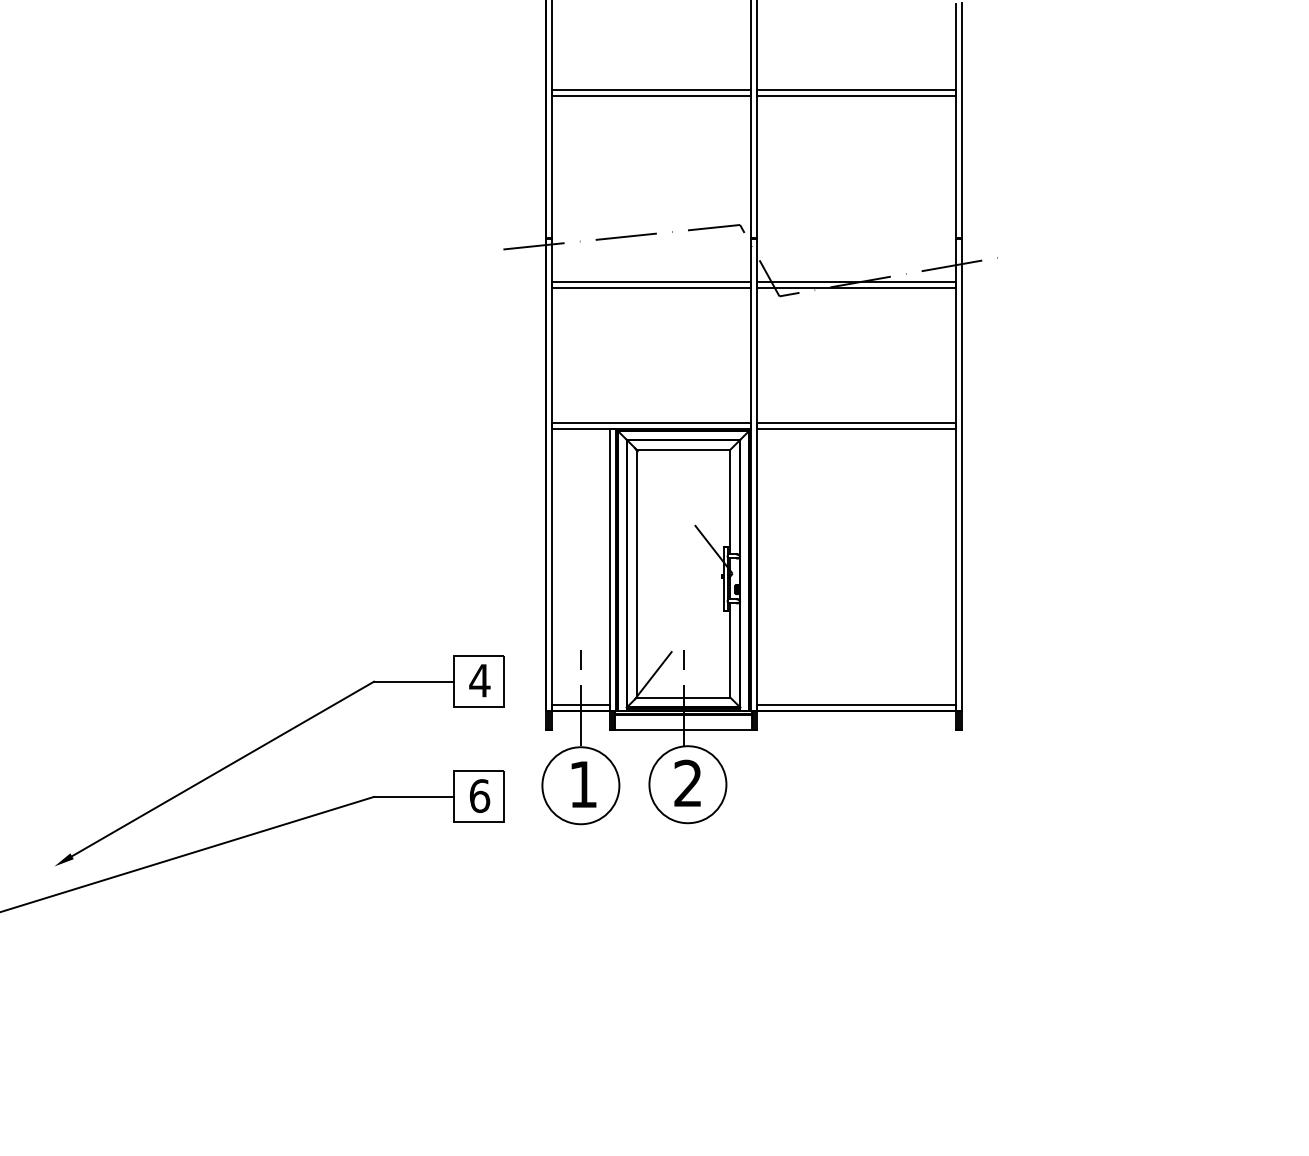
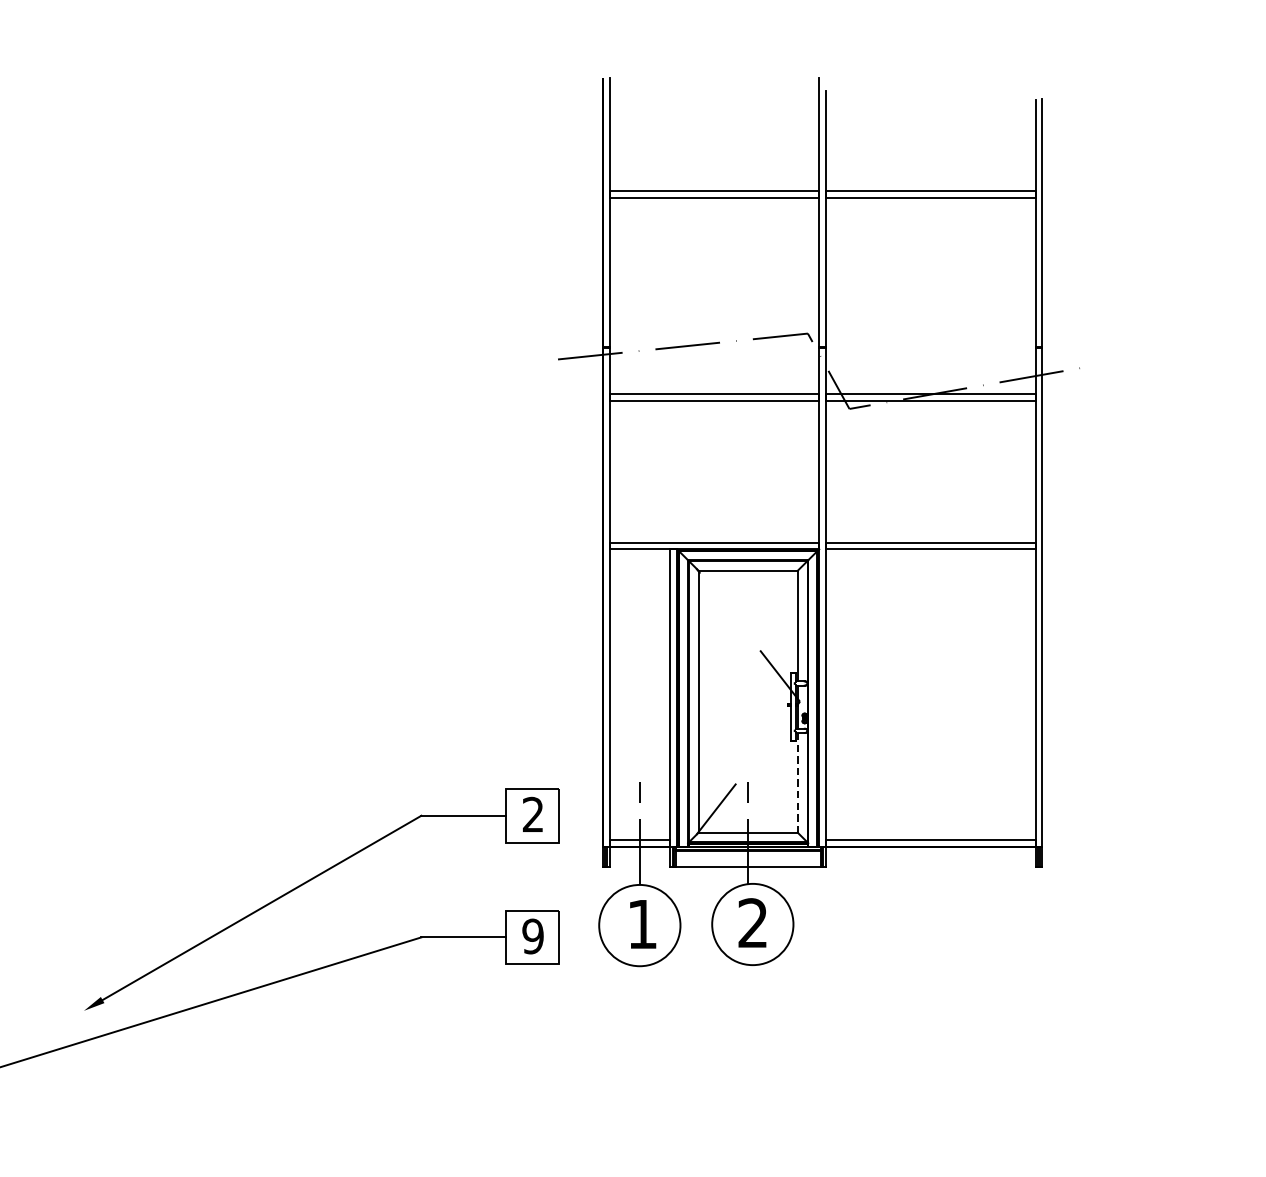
line: (730, 651) -> (797, 783), solid -> dashed
text: (479, 680) -> (532, 814), 4 -> 2
text: (479, 796) -> (532, 936), 6 -> 9

